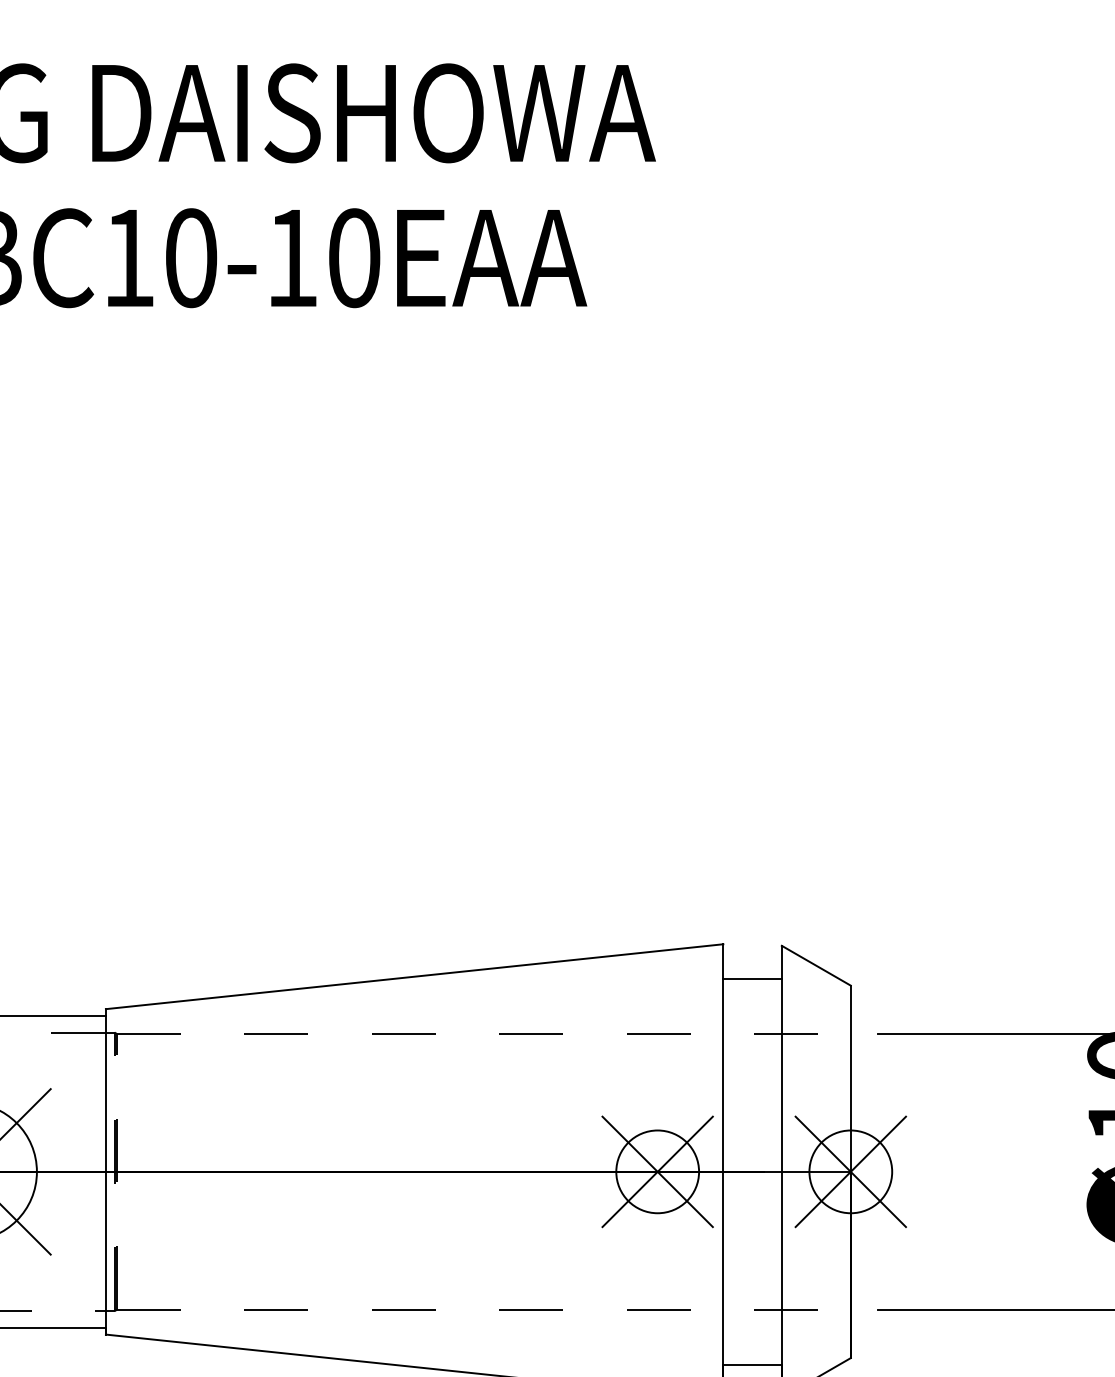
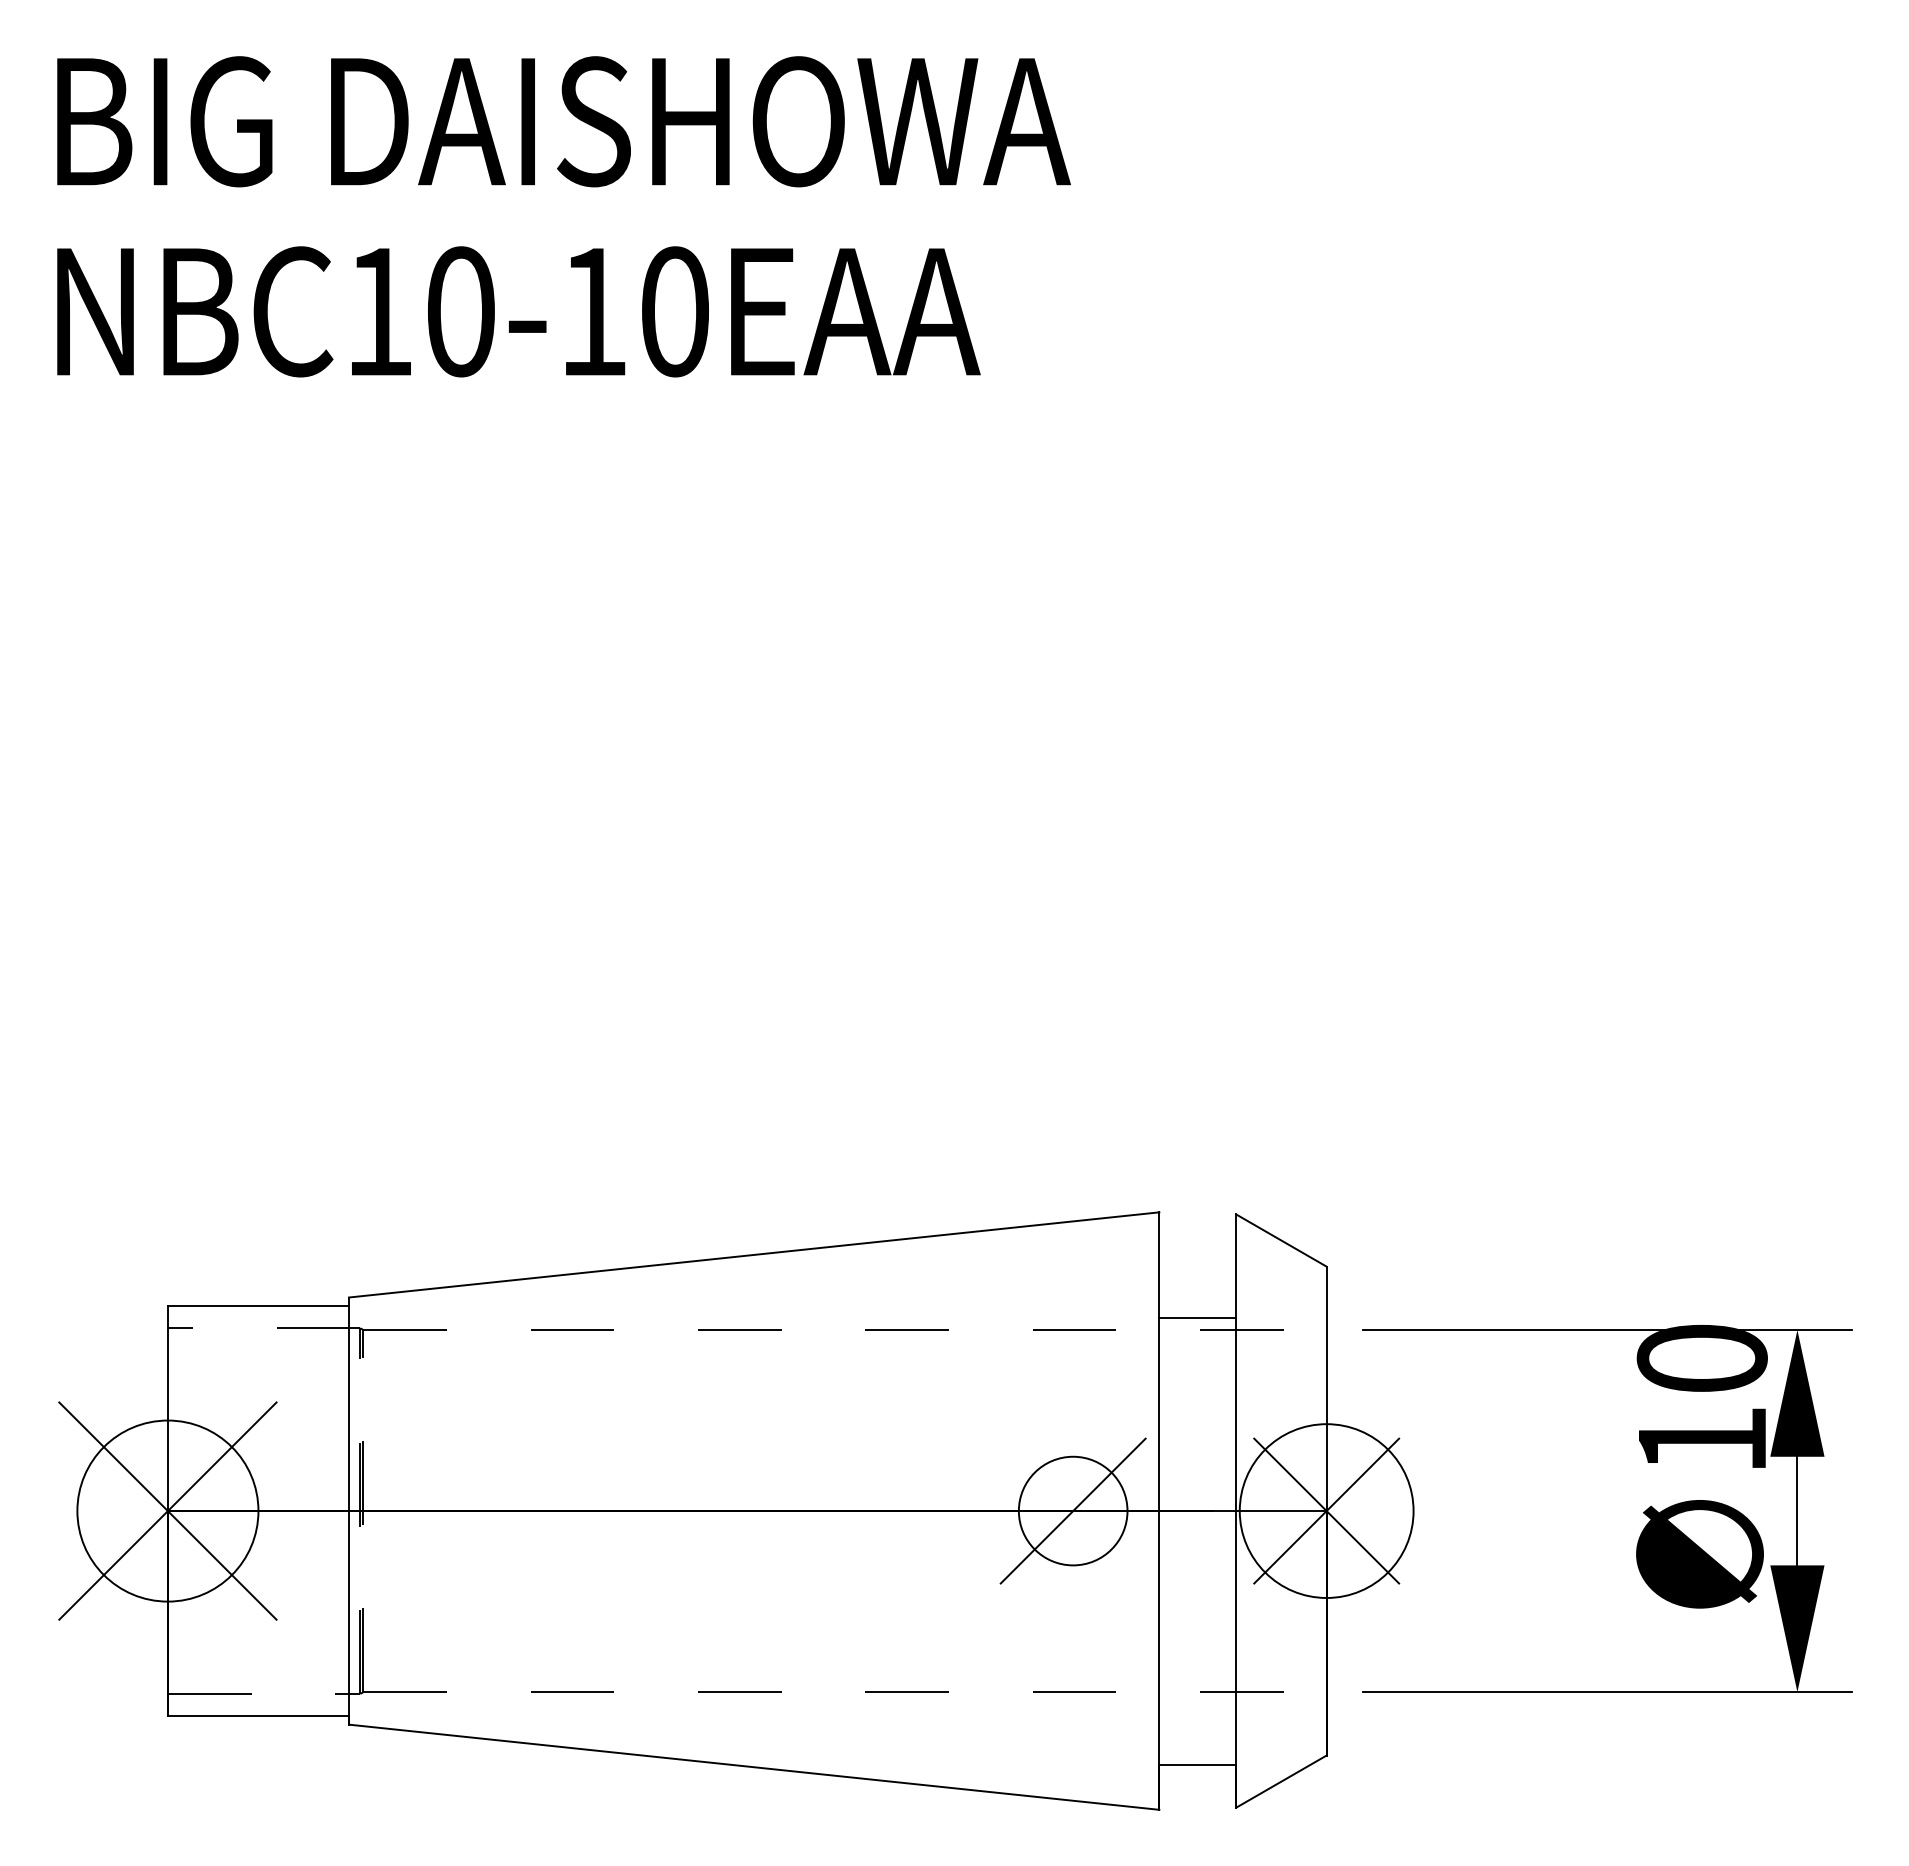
line: (752, 978) -> (1197, 1317), moved
line: (657, 1171) -> (1072, 1510), removed
circle: (850, 1171) -> (1326, 1510), size x1.6

